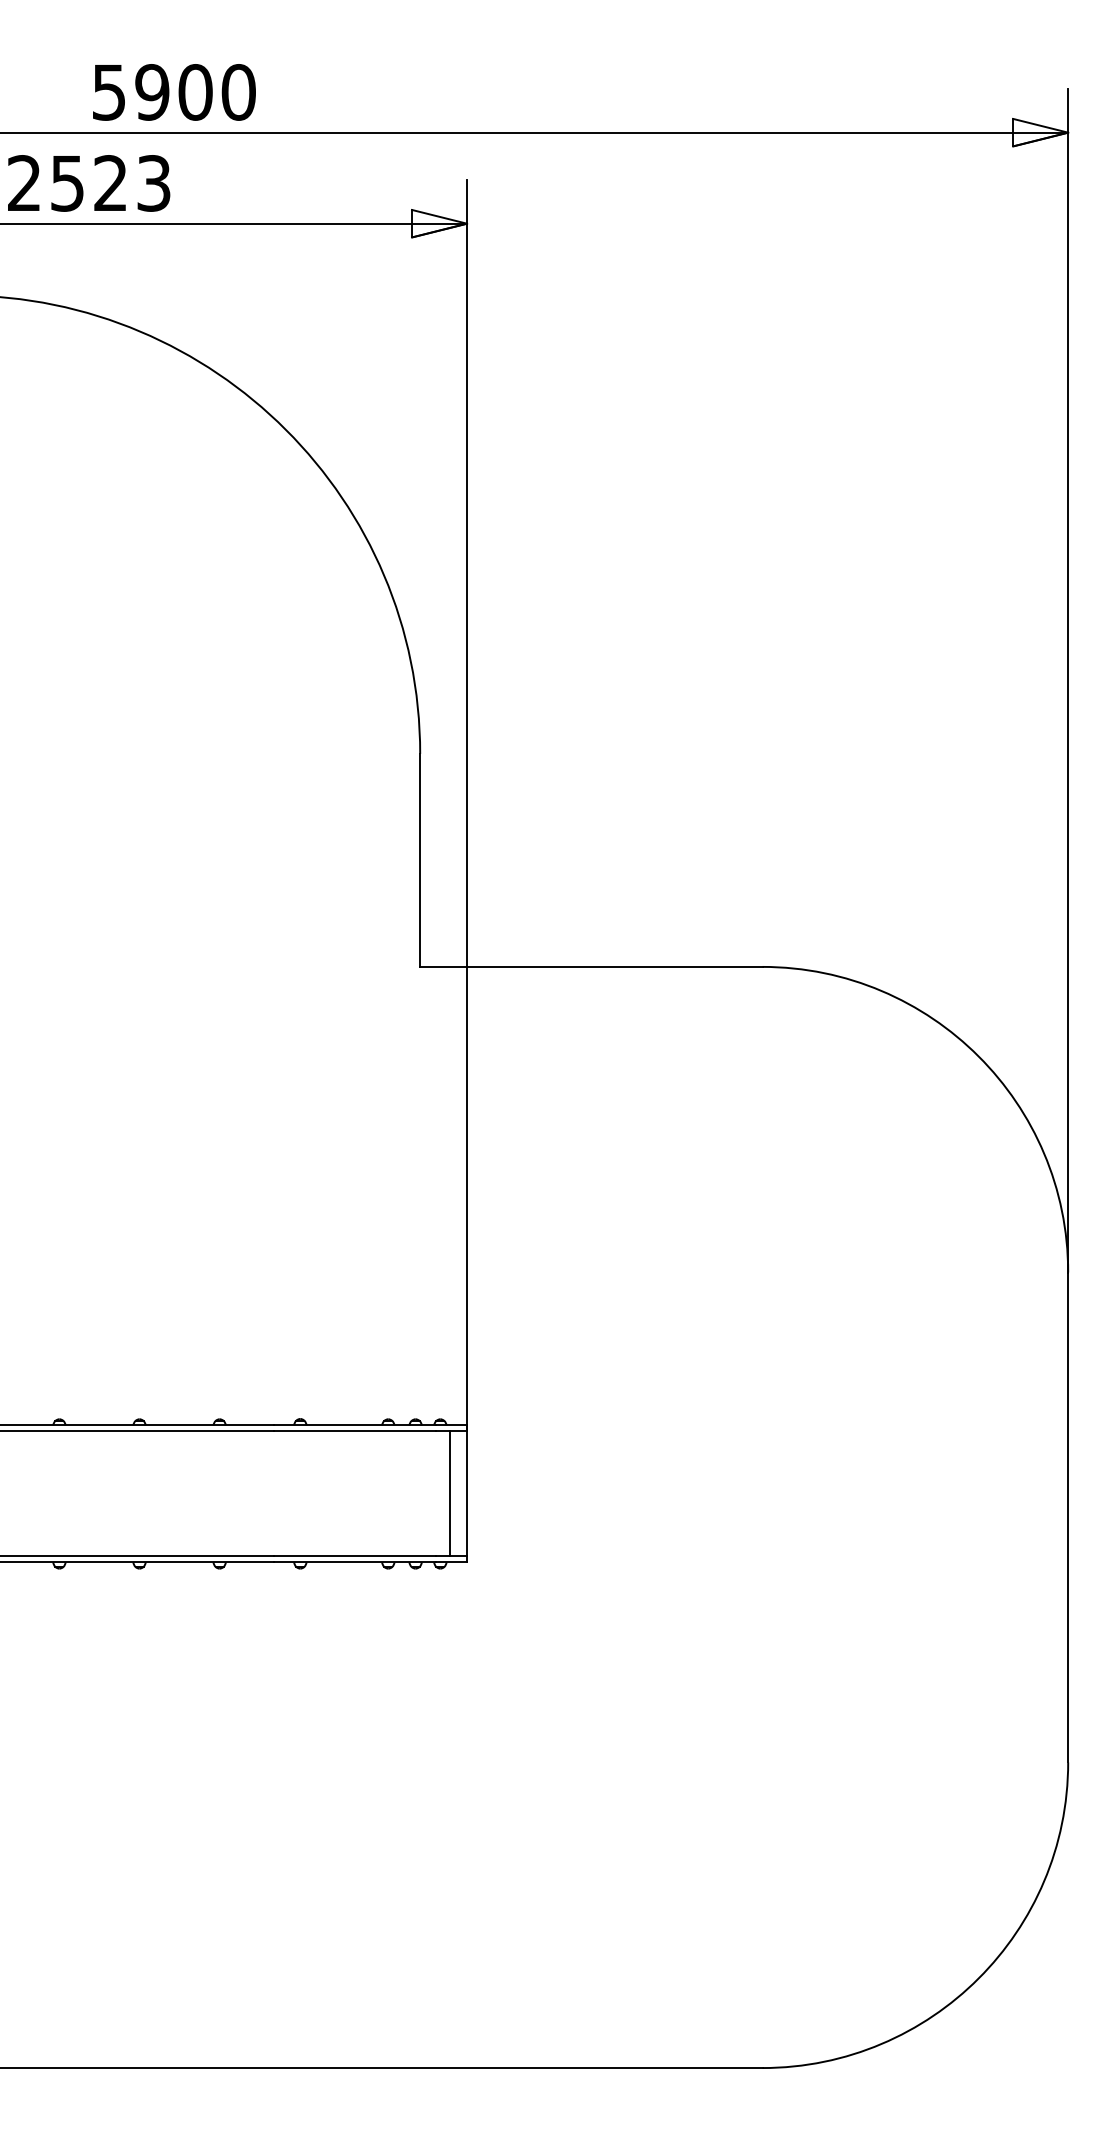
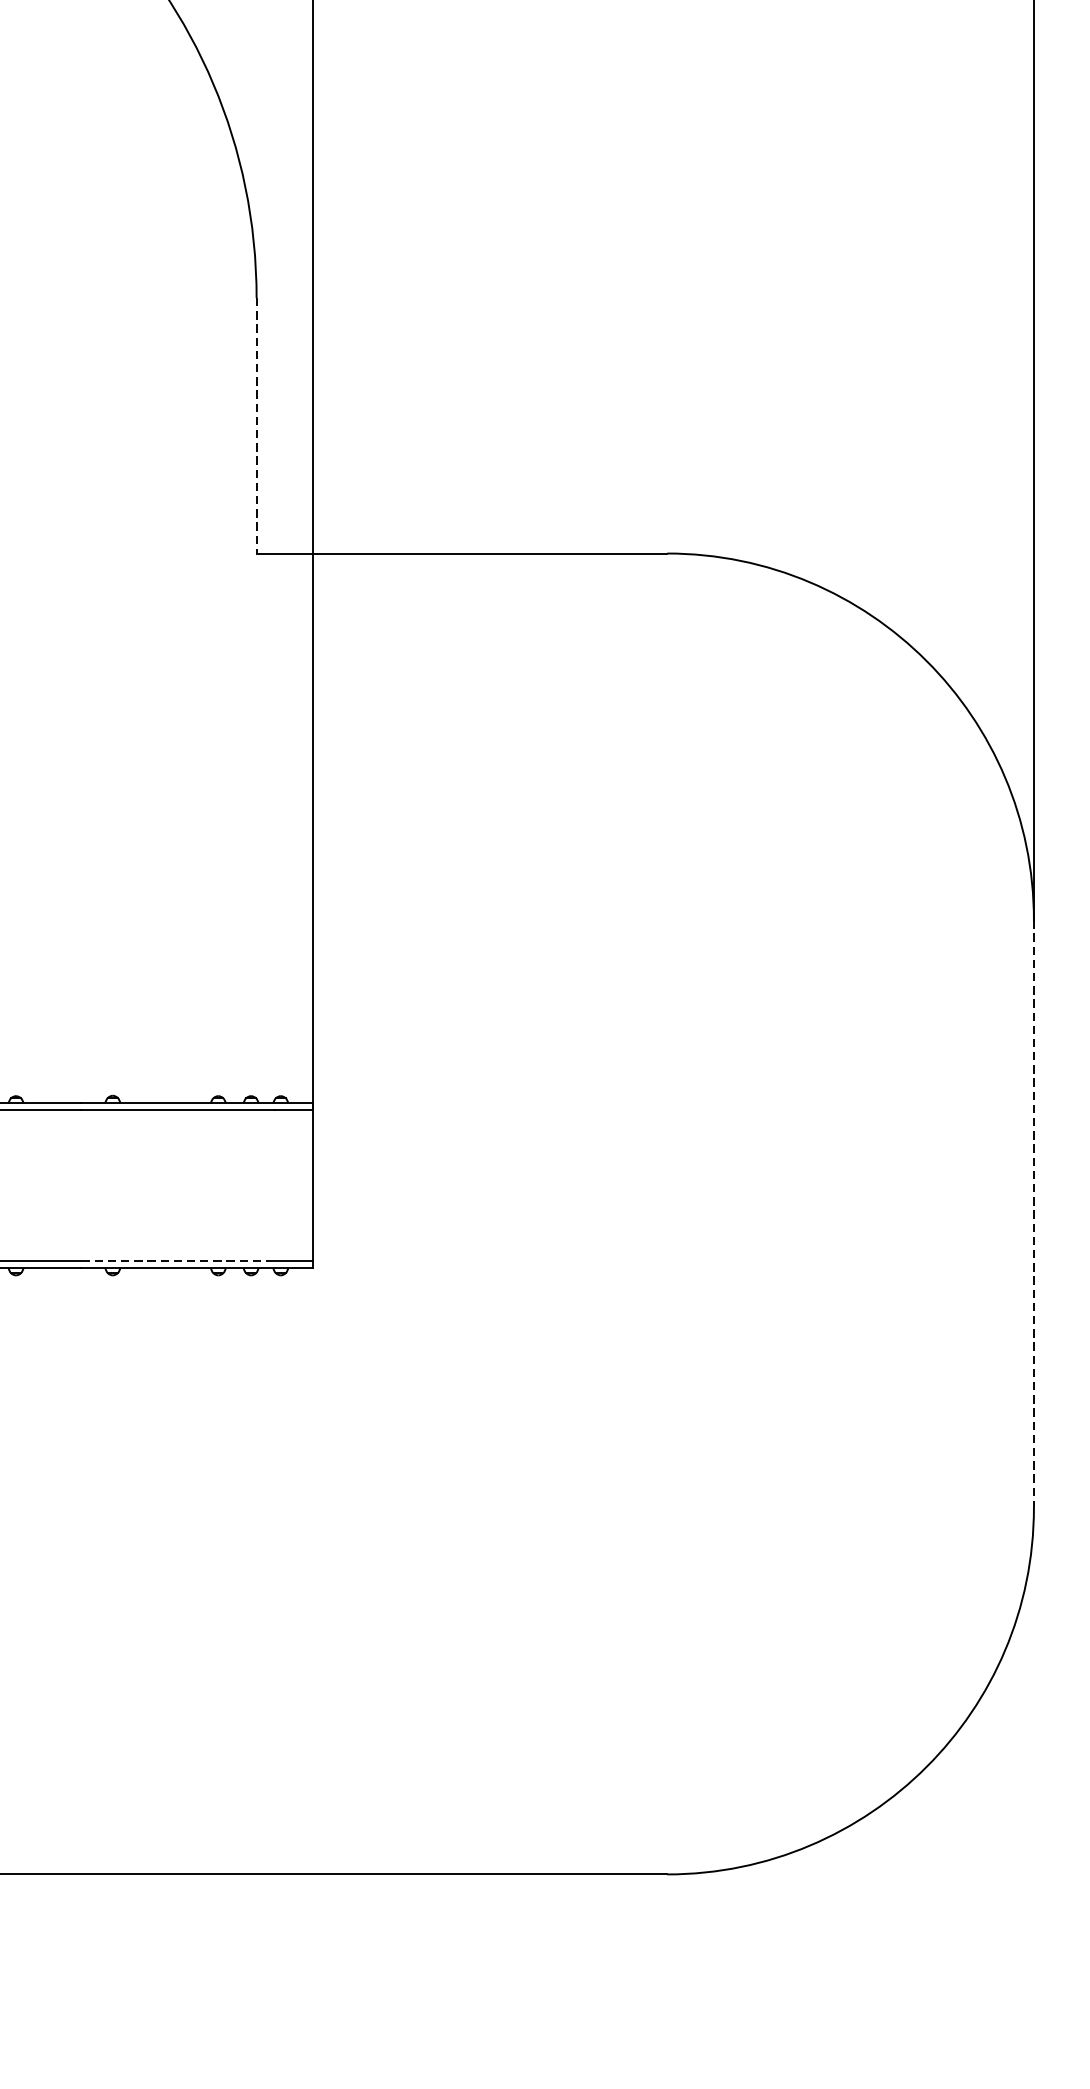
line: (420, 860) -> (256, 425), solid -> dashed
line: (450, 1493) -> (292, 1185), removed
line: (1068, 1517) -> (1034, 1214), solid -> dashed
line: (354, 1556) -> (177, 1260), solid -> dashed

